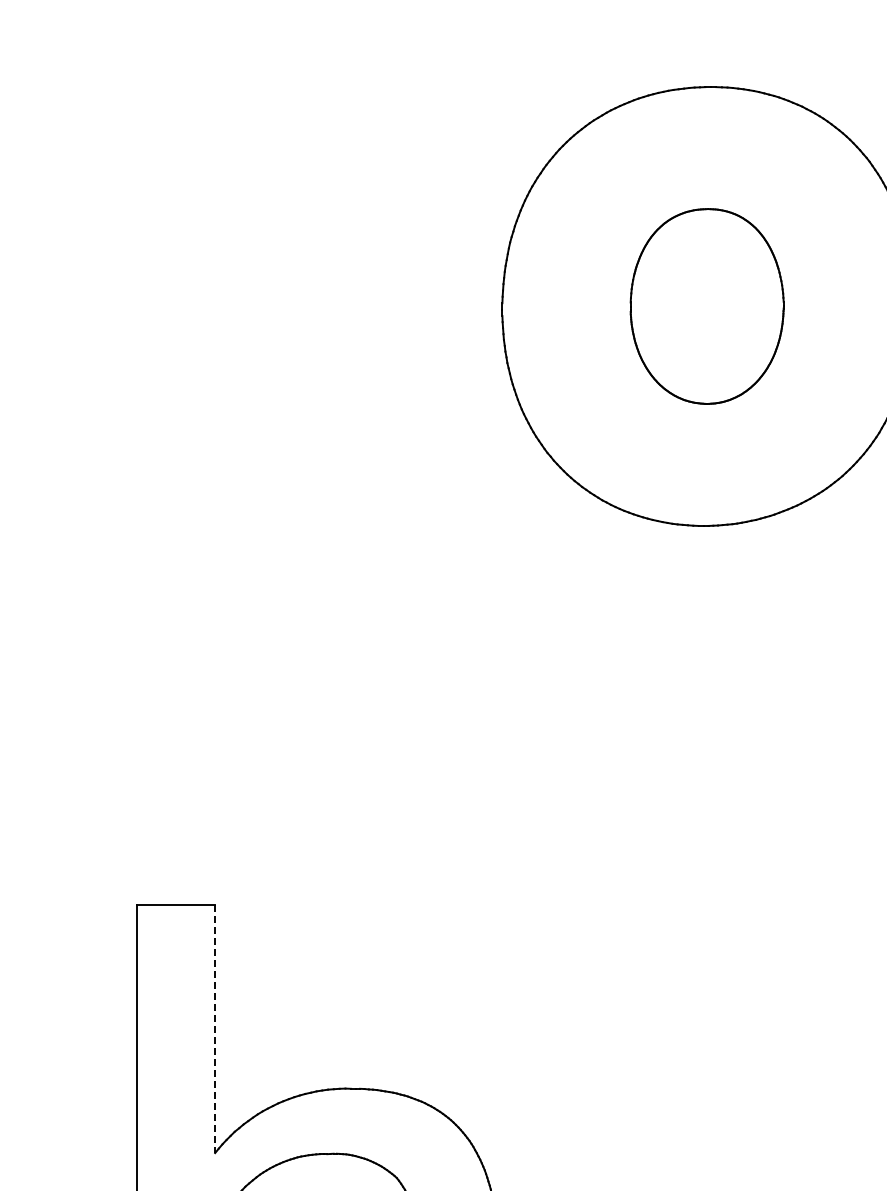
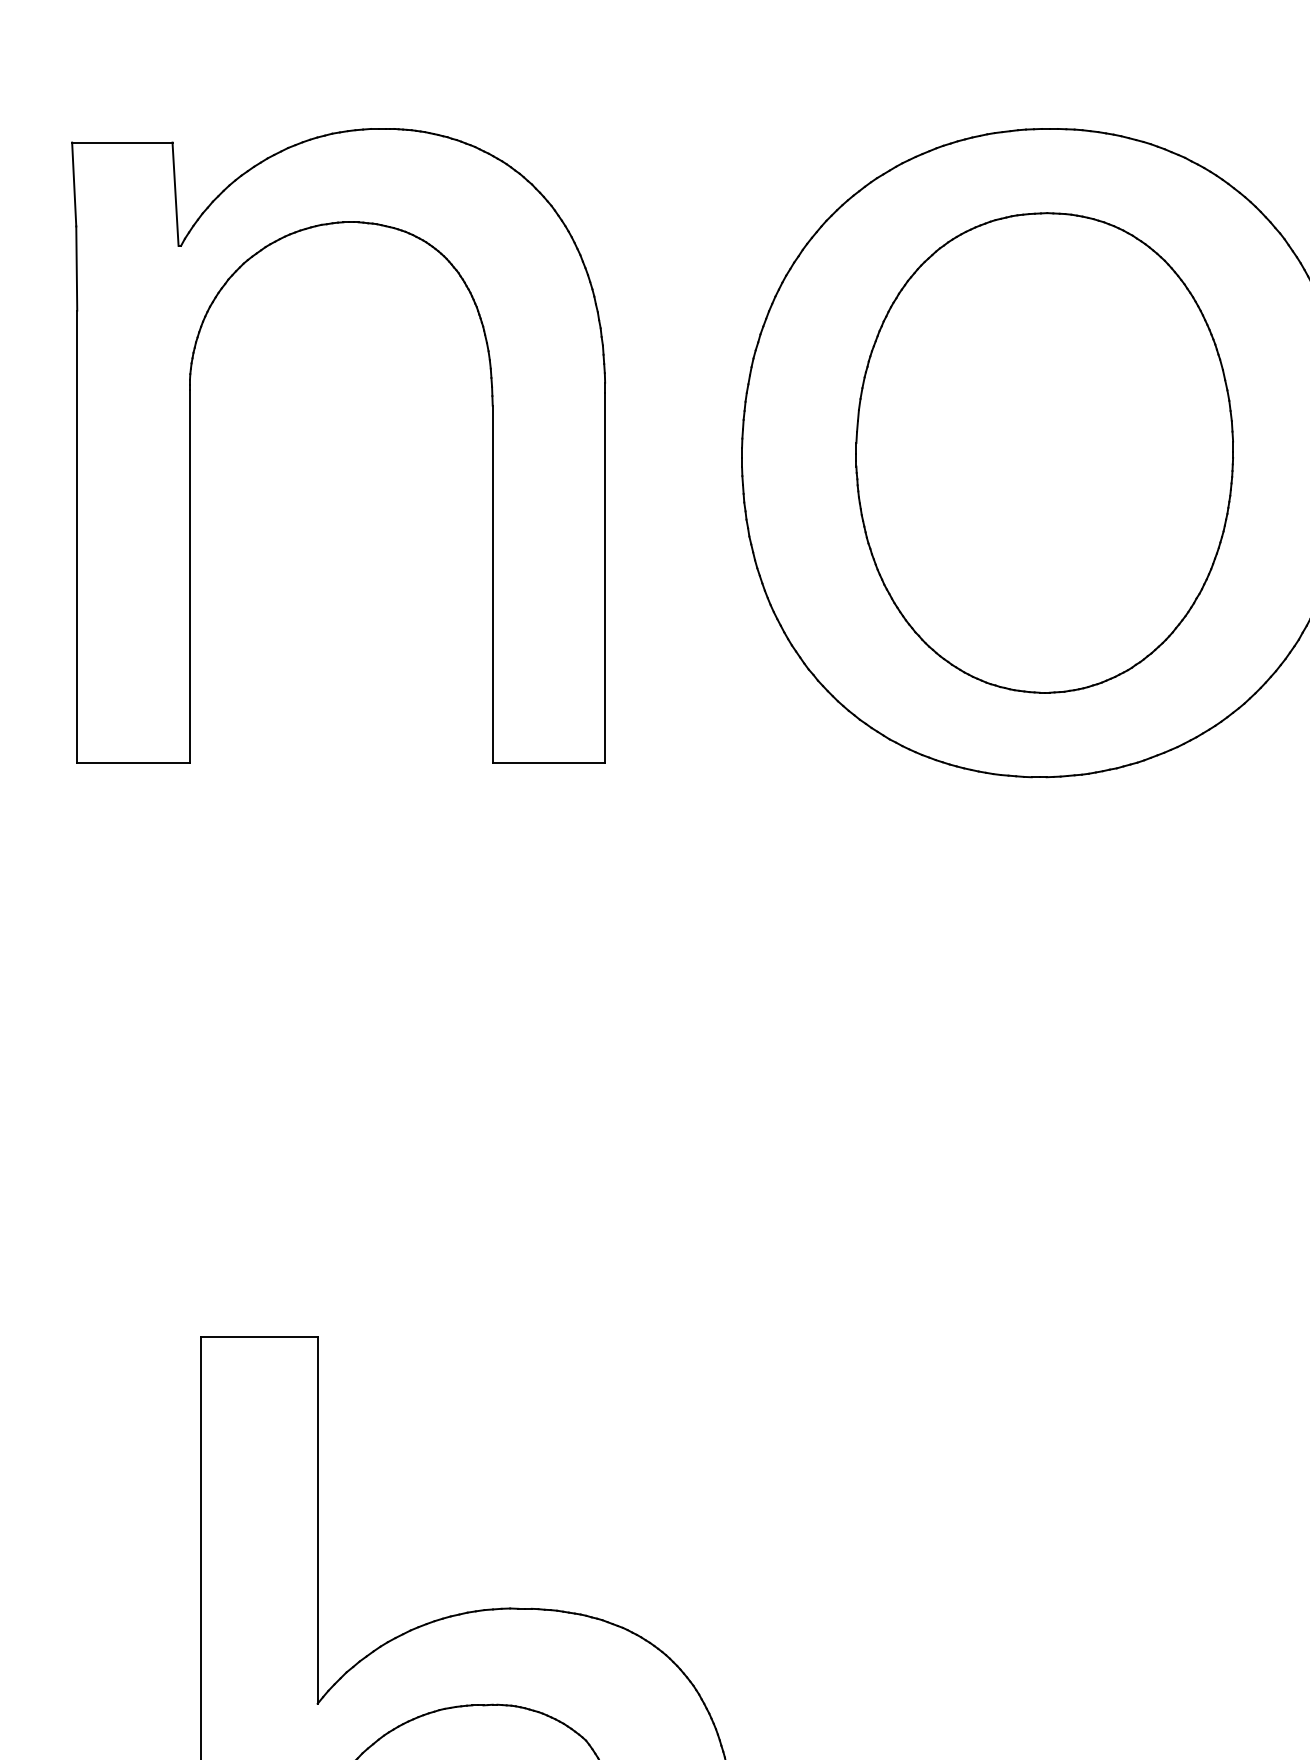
part: (129, 301) -> (191, 445), added
part: (706, 306) -> (1043, 453), size x1.67
line: (215, 1029) -> (318, 1521), dashed -> solid

